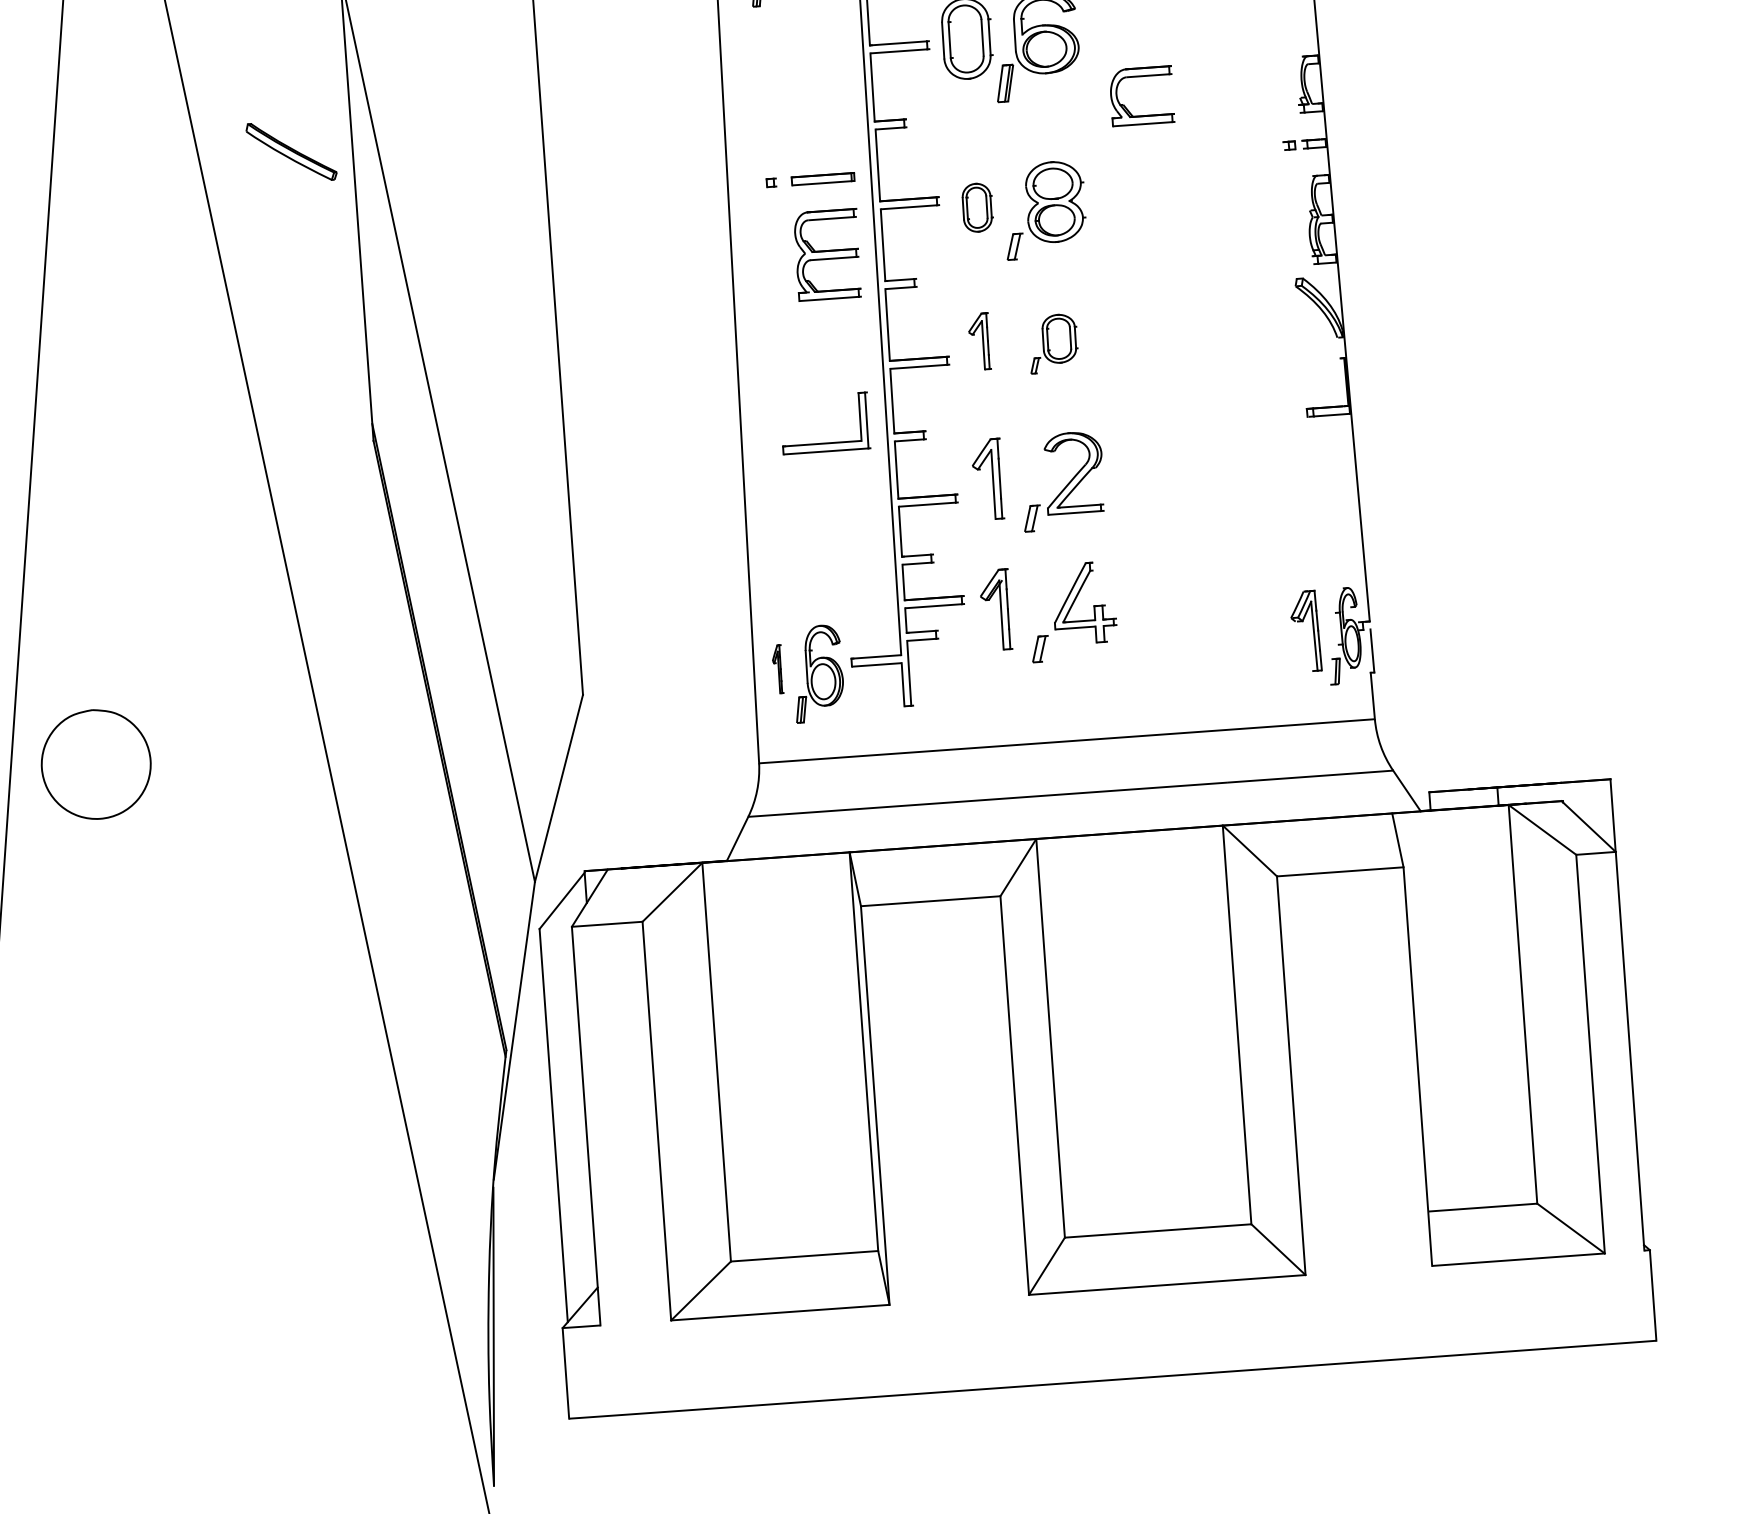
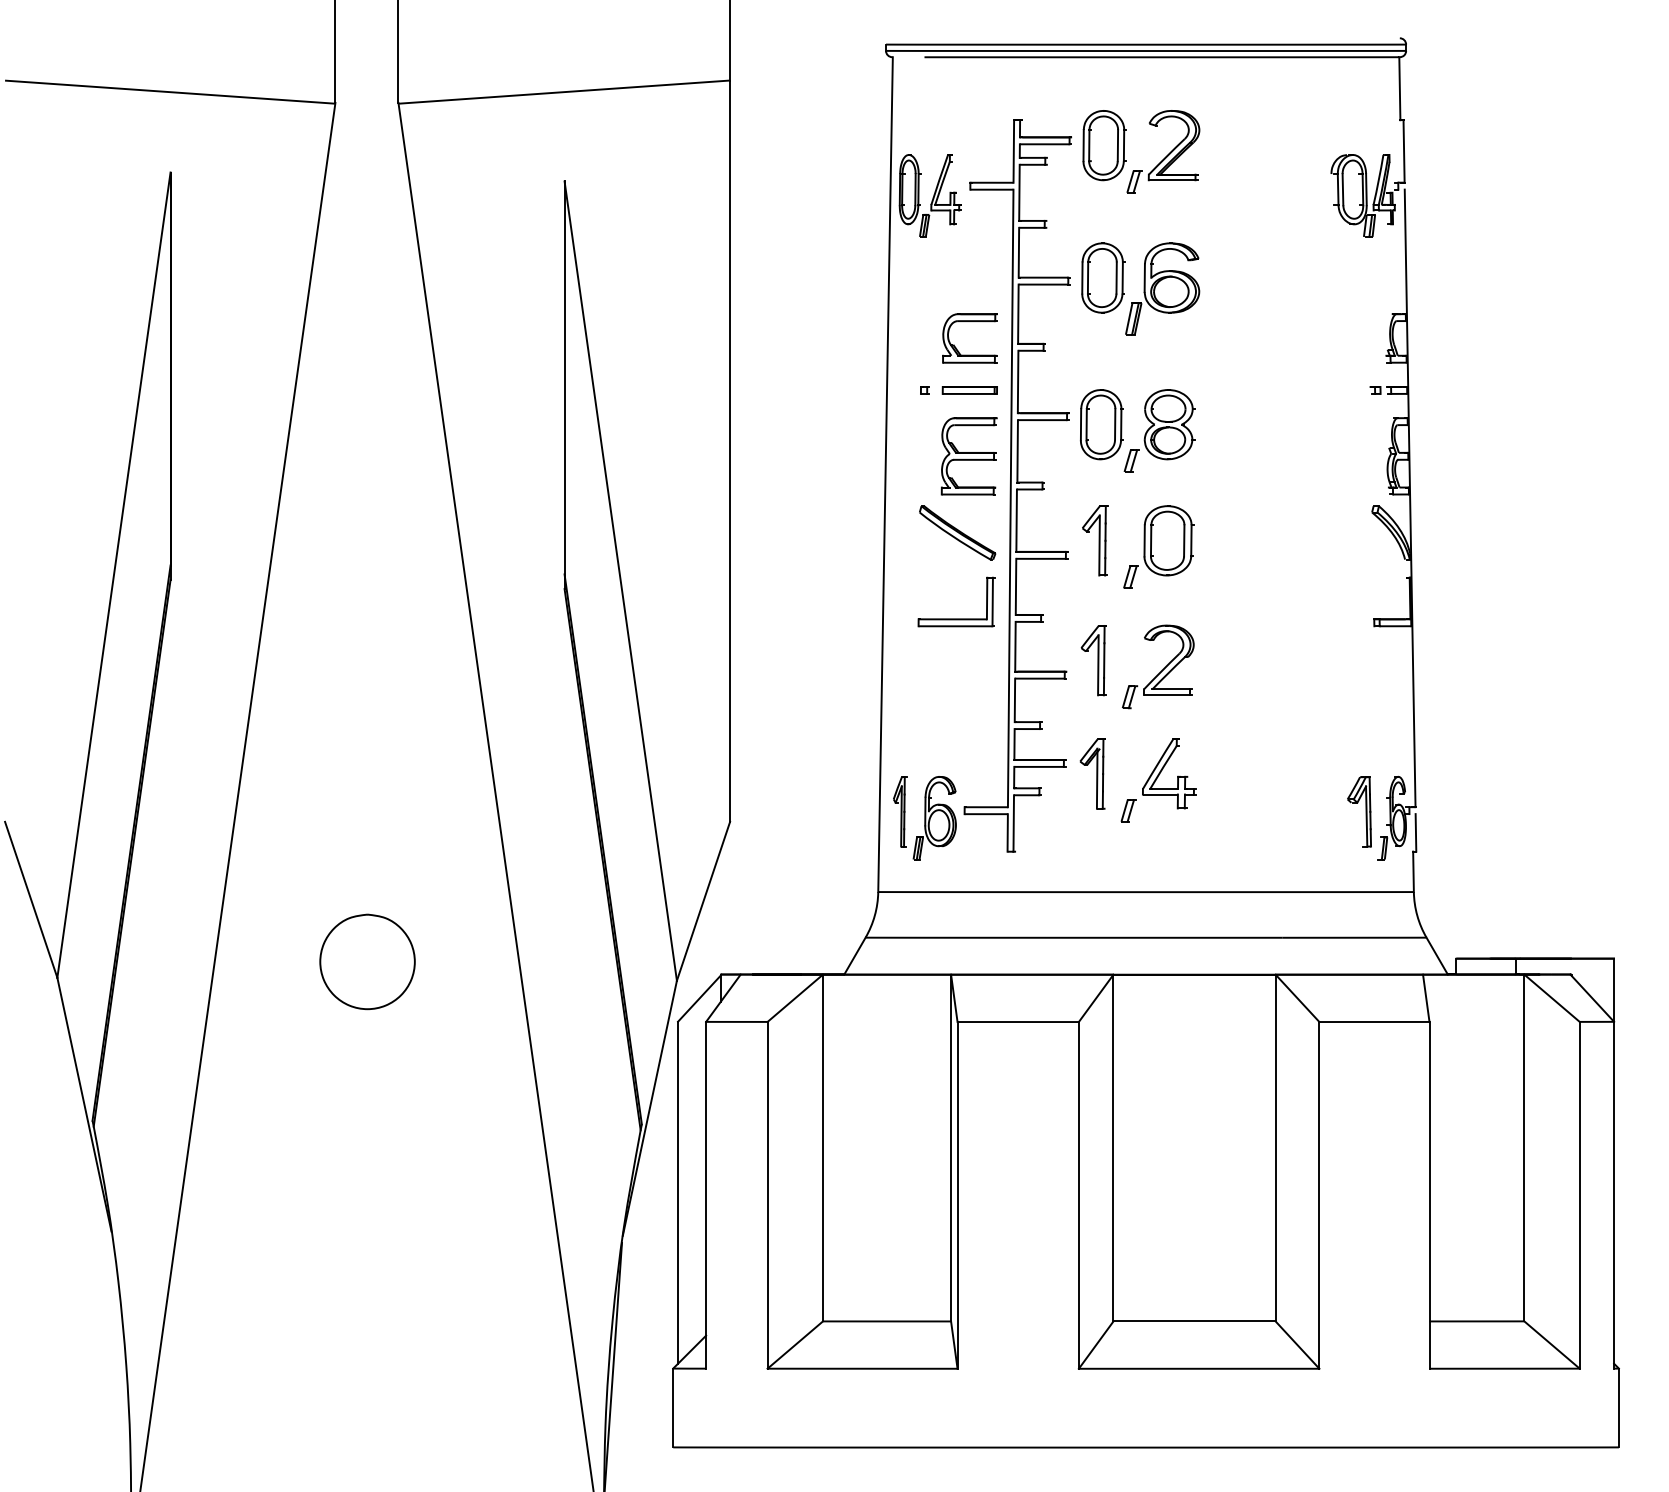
part: (1127, 107) -> (956, 347), moved
part: (291, 151) -> (957, 532), moved
part: (977, 207) -> (1101, 424), size x1.67
part: (979, 341) -> (1095, 540), size x1.43
part: (1052, 342) -> (1158, 546), size x1.67
part: (778, 668) -> (900, 811), size x1.67
part: (96, 764) -> (367, 961), moved

